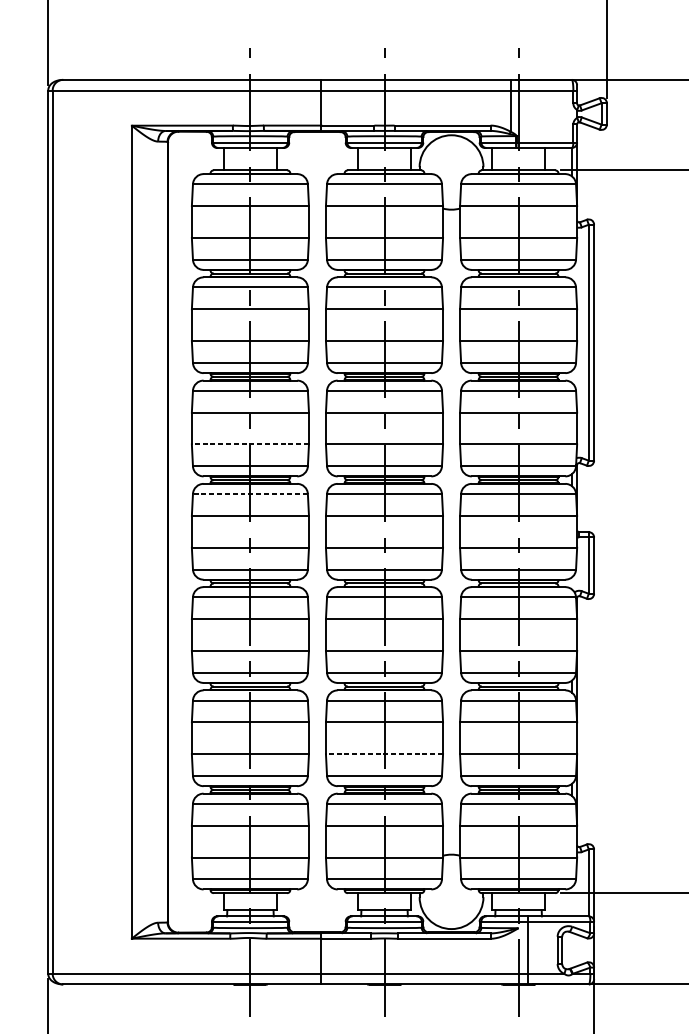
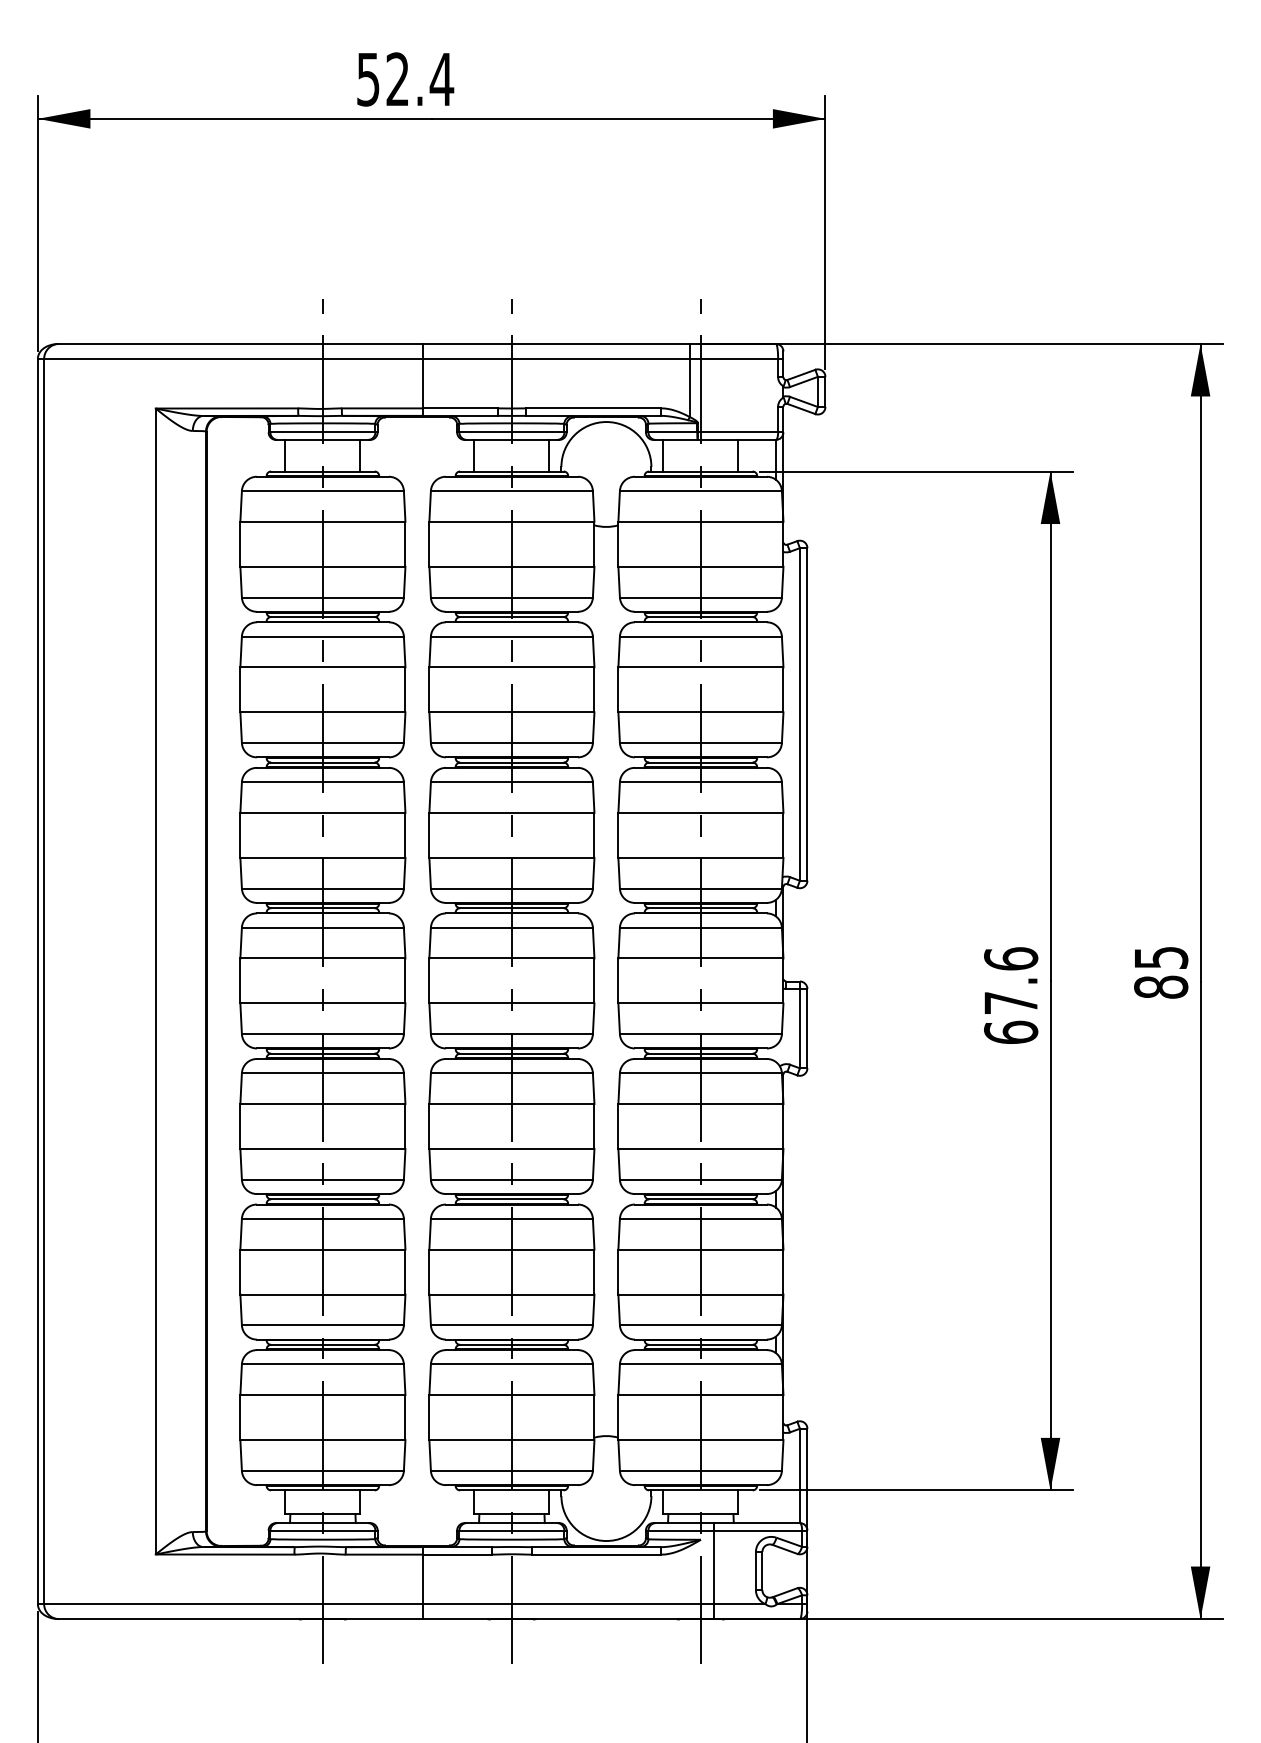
line: (250, 444) -> (322, 857), dashed -> solid
line: (250, 493) -> (322, 927), dashed -> solid
line: (384, 754) -> (511, 1294), dashed -> solid

